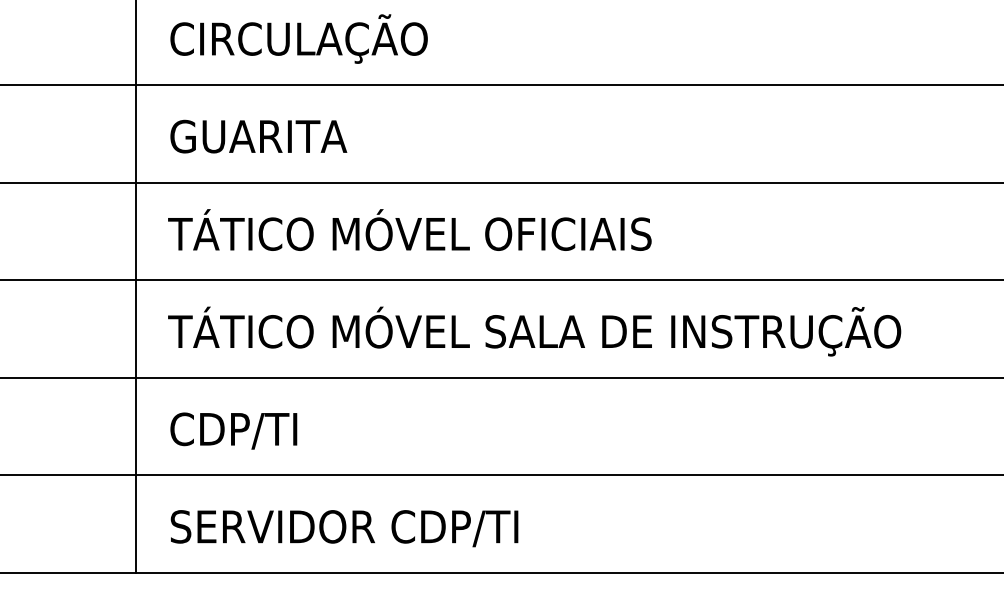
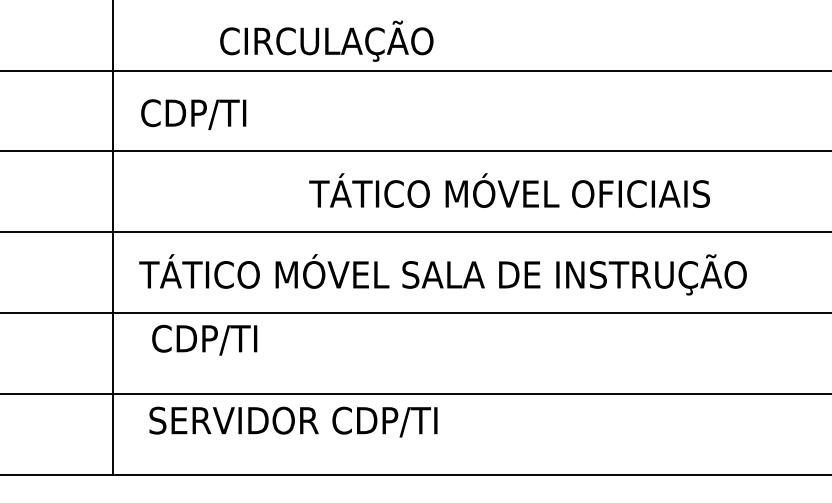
text: (298, 38) -> (326, 40), moved
text: (266, 138) -> (220, 114), GUARITA -> CDP/TI
text: (409, 229) -> (509, 190), moved
text: (233, 430) -> (204, 339), moved
text: (344, 527) -> (293, 421), moved

